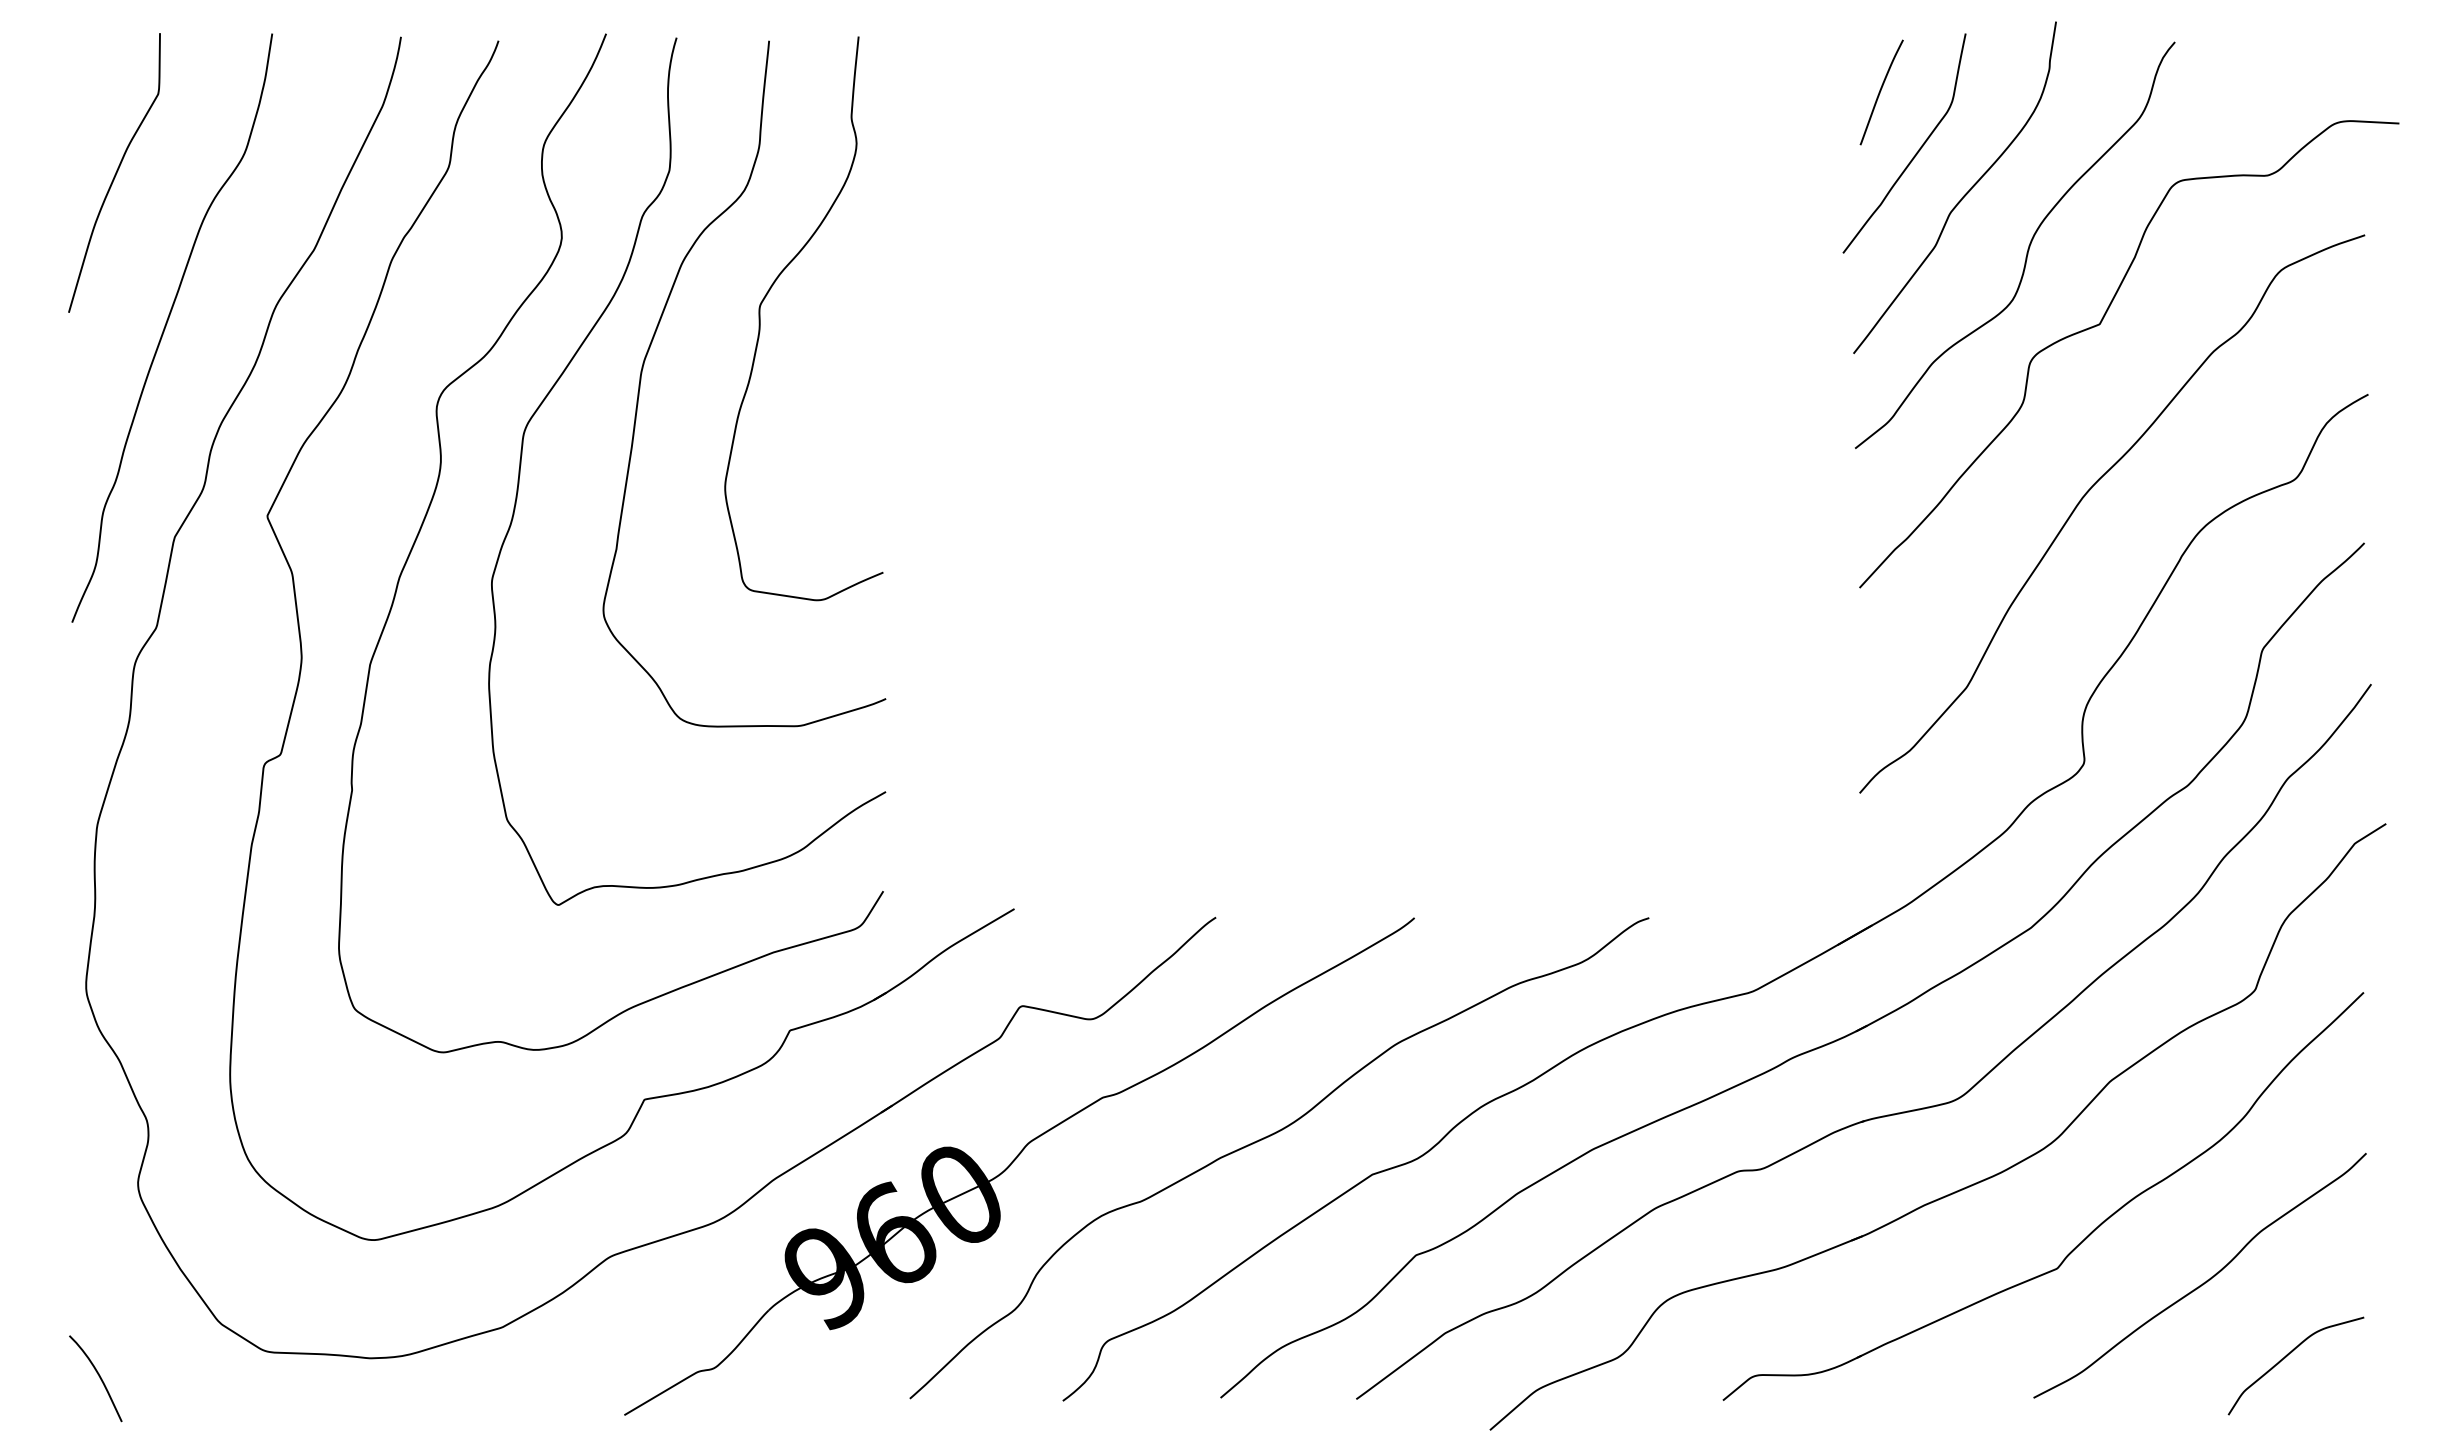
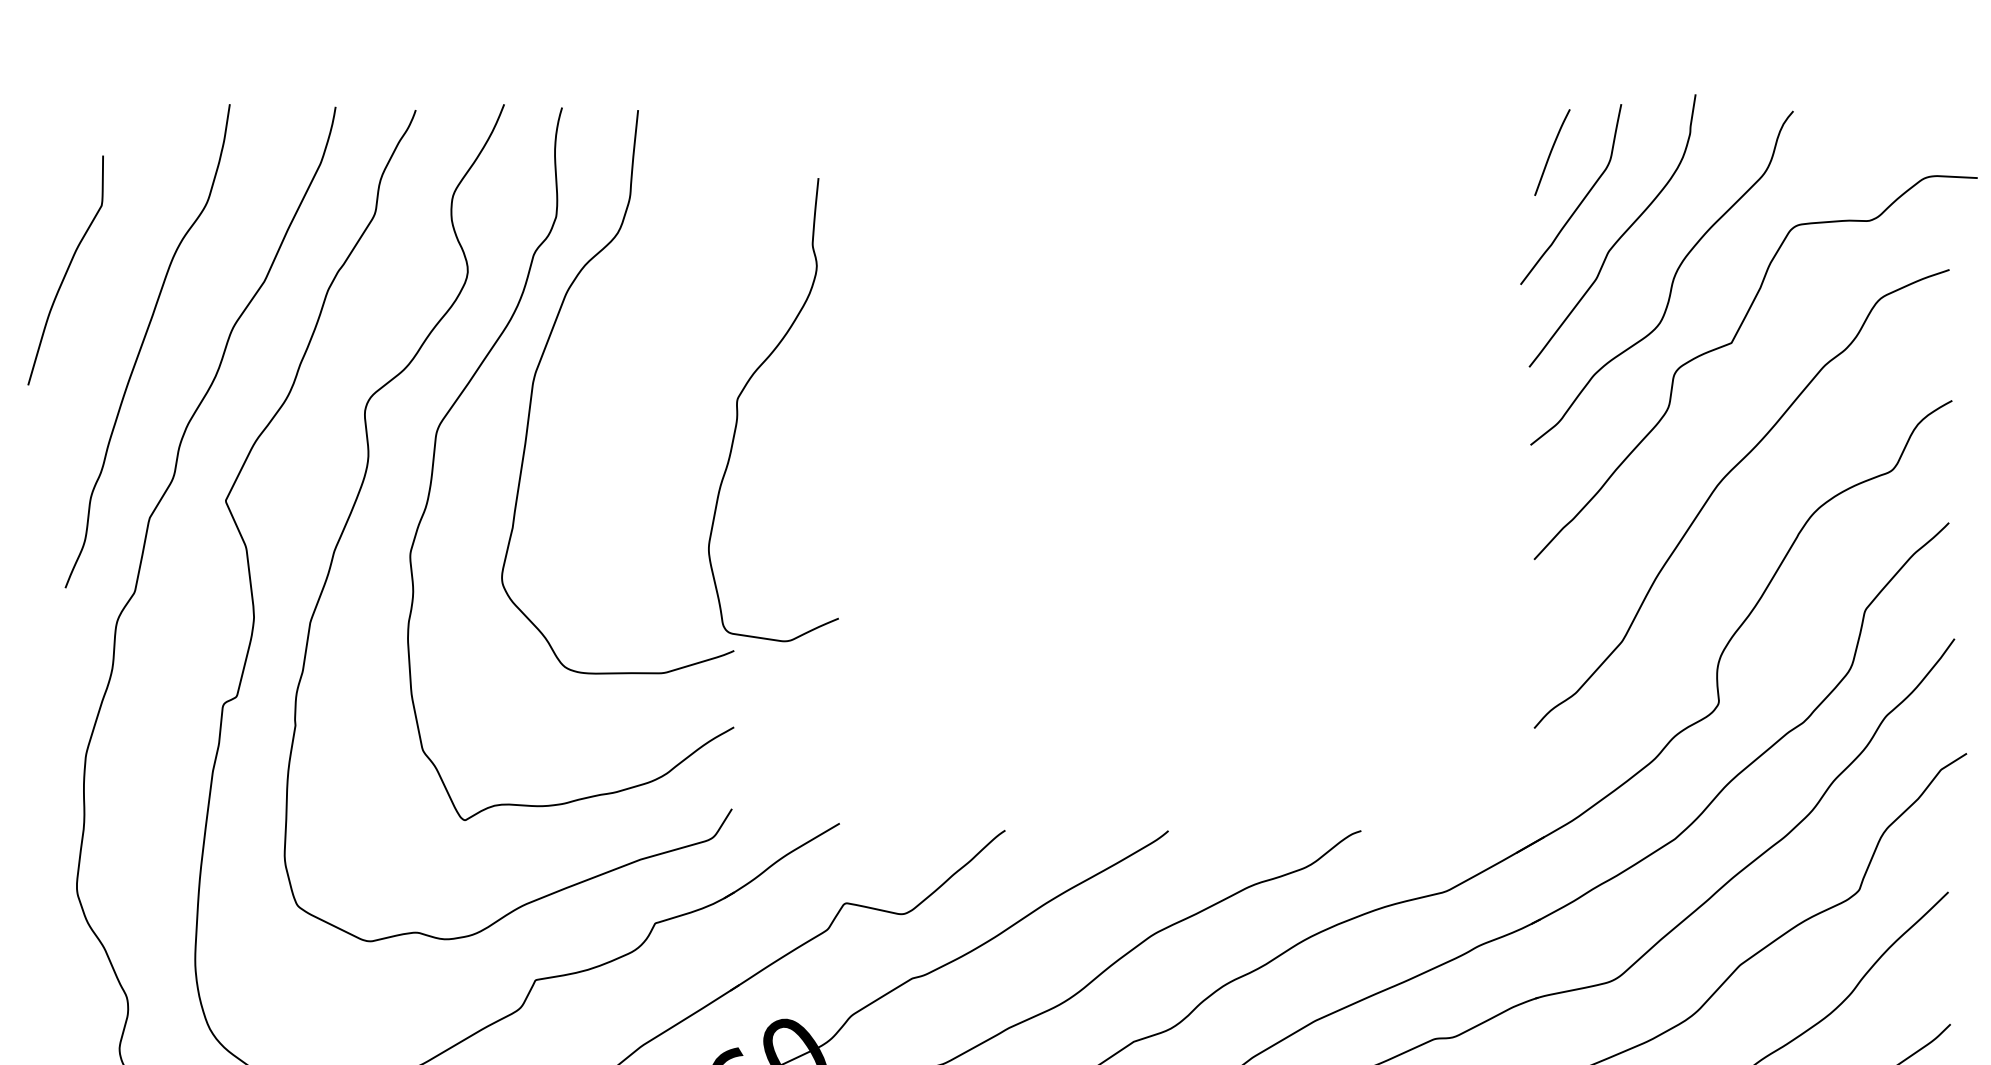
curve: (115, 172) -> (66, 270), moved
curve: (767, 295) -> (743, 390), moved

